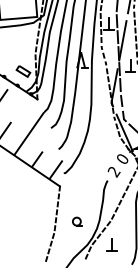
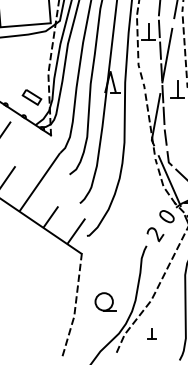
part: (77, 221) -> (105, 301), size x1.6
part: (111, 244) -> (151, 332), size x0.6

